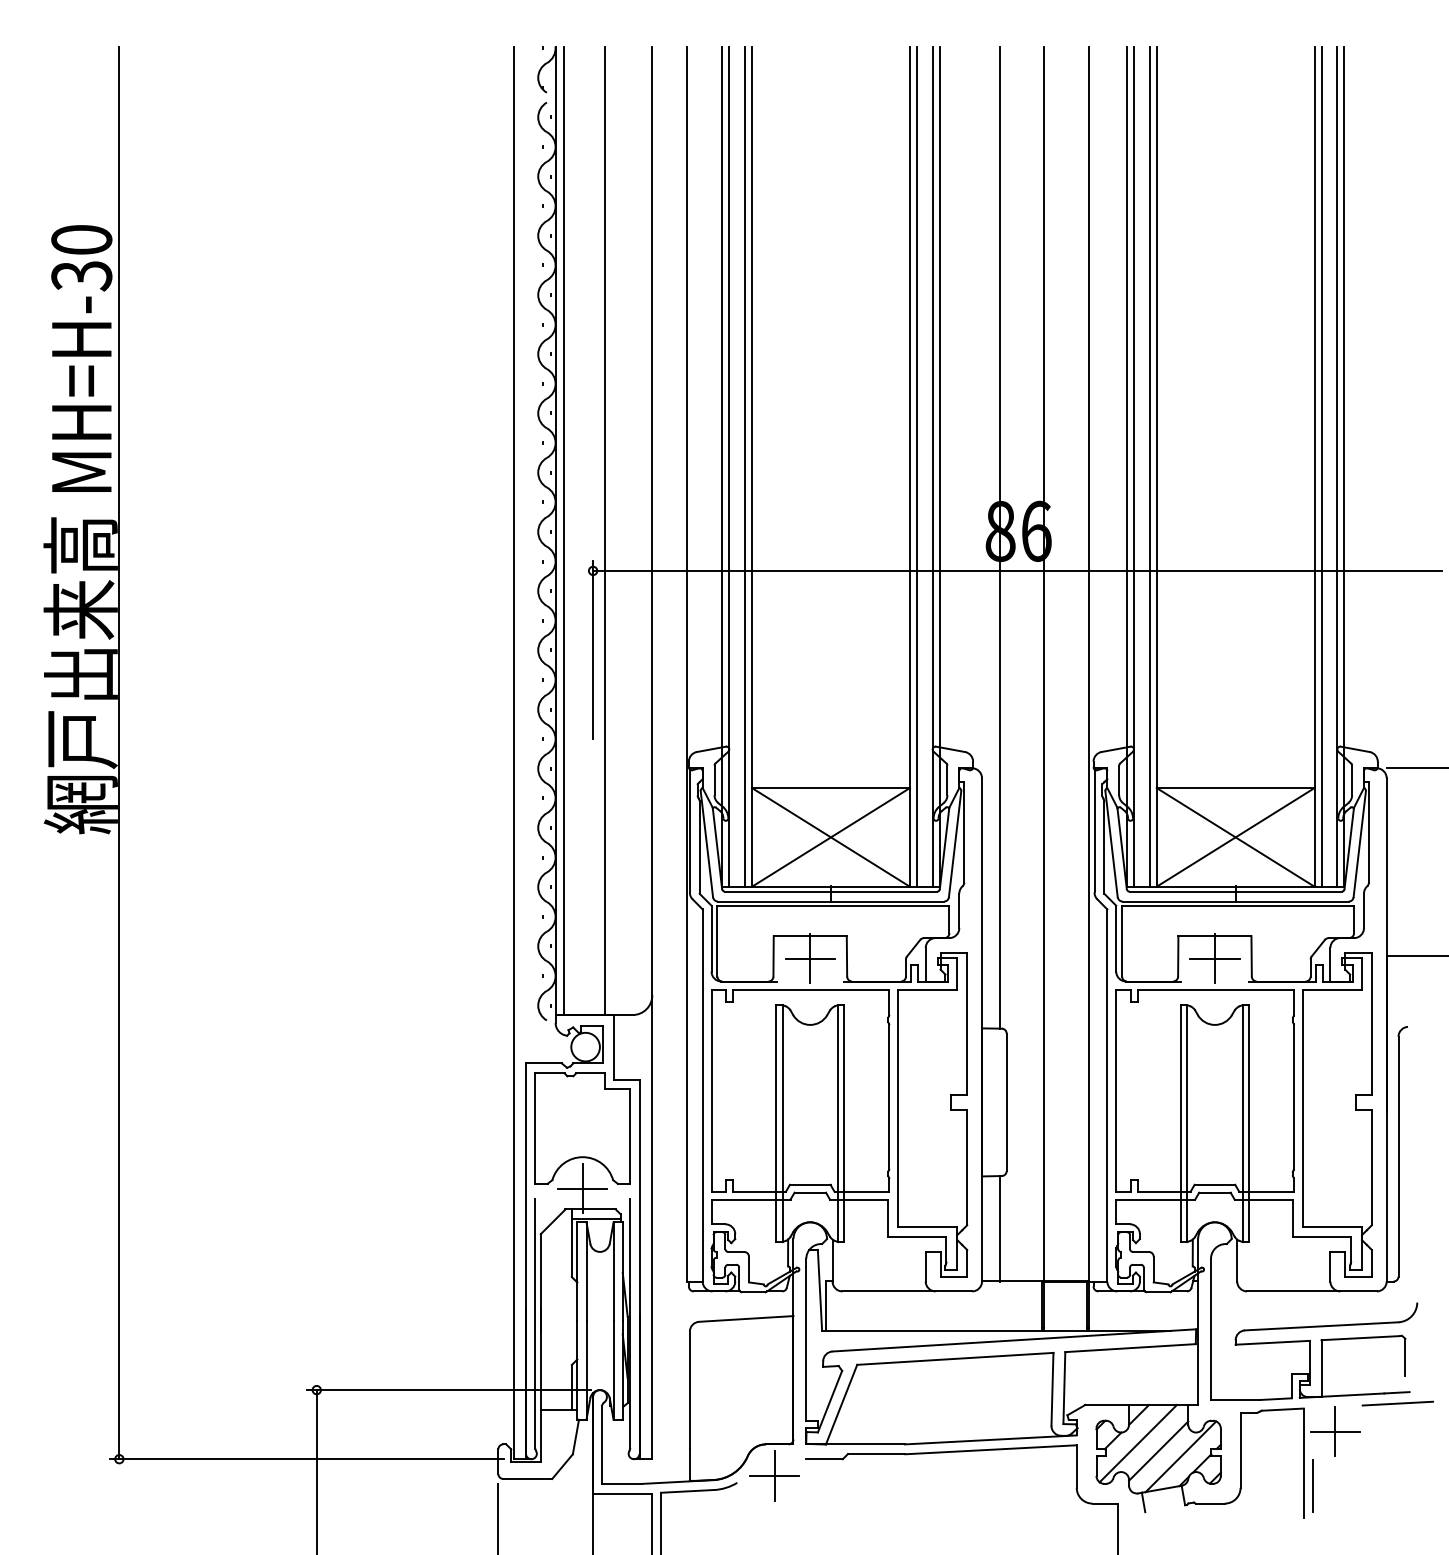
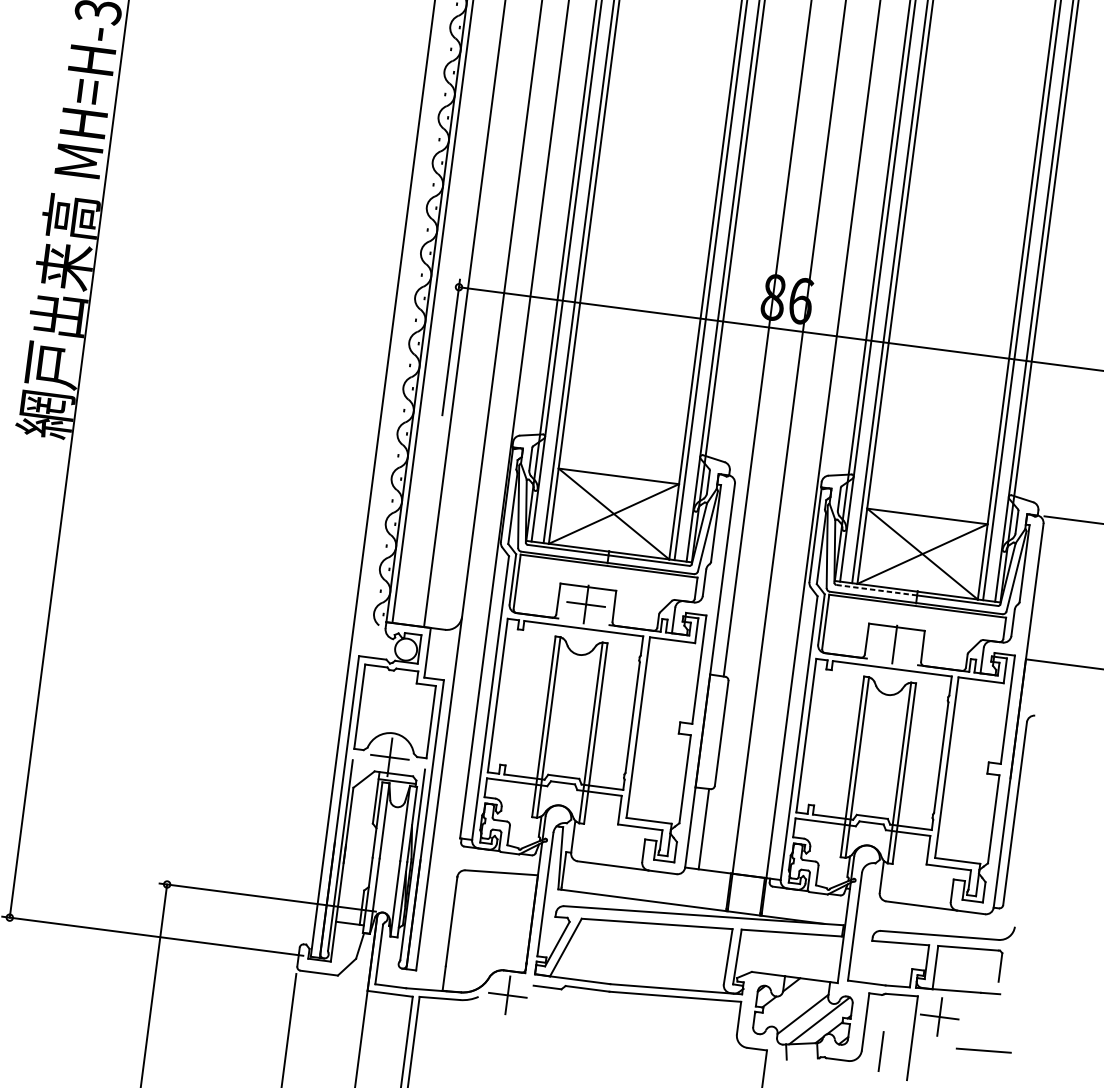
line: (1182, 891) -> (876, 590), solid -> dashed
line: (1214, 958) -> (894, 644), removed
line: (1397, 1403) -> (983, 1050), moved
line: (1138, 1443) -> (788, 1006), removed
line: (1312, 1485) -> (881, 1051), moved

